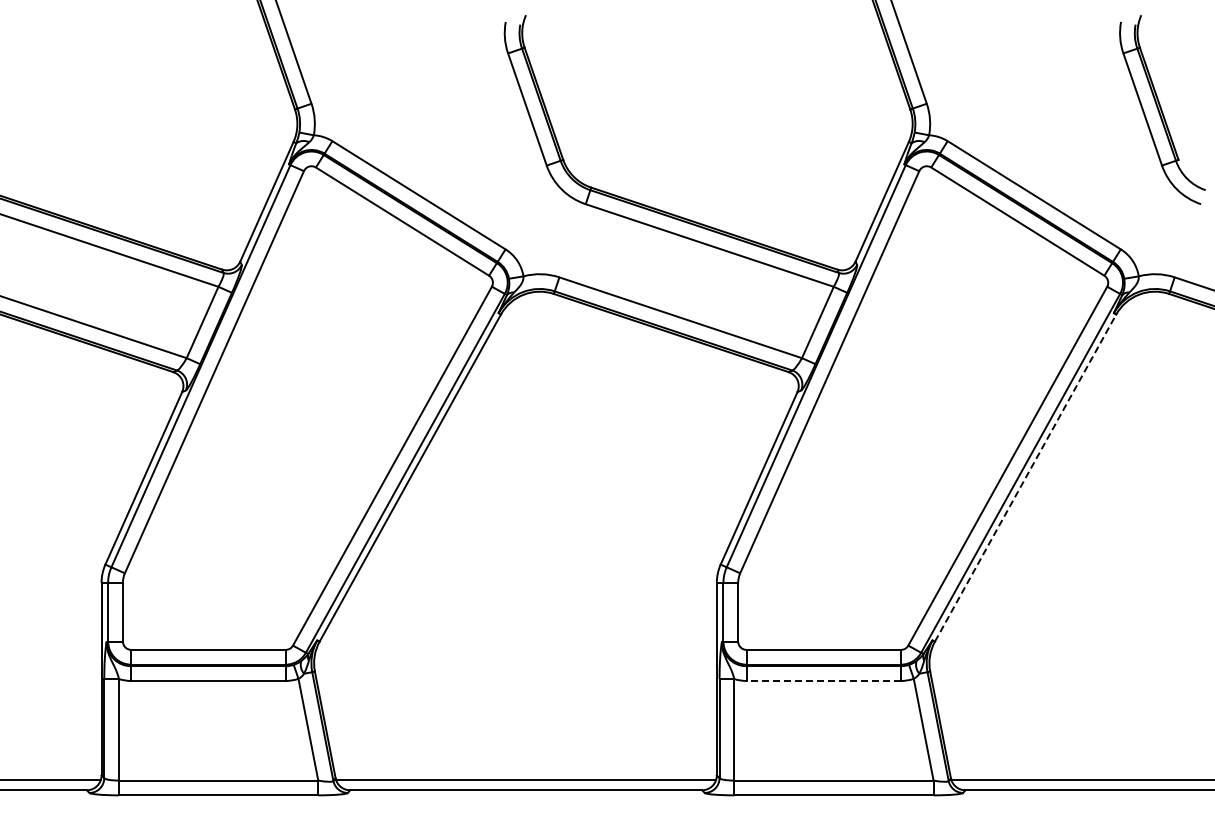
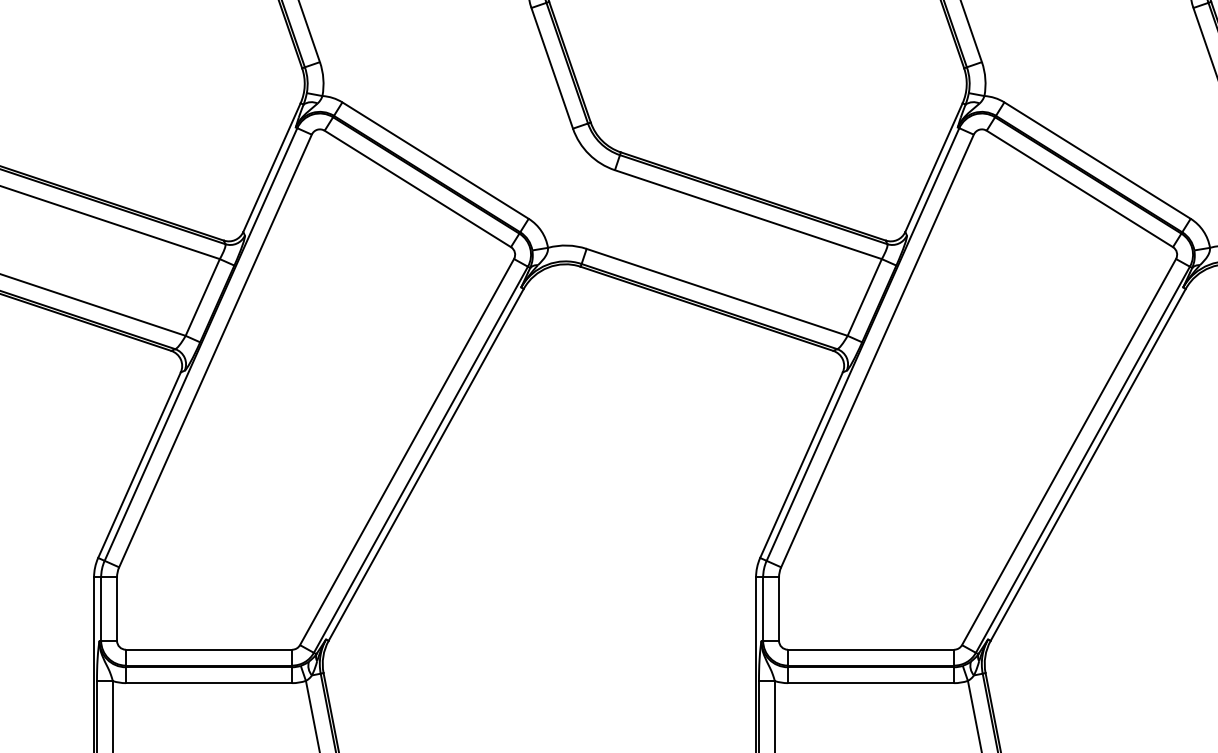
line: (1025, 478) -> (1088, 465), dashed -> solid
line: (823, 680) -> (870, 682), dashed -> solid

